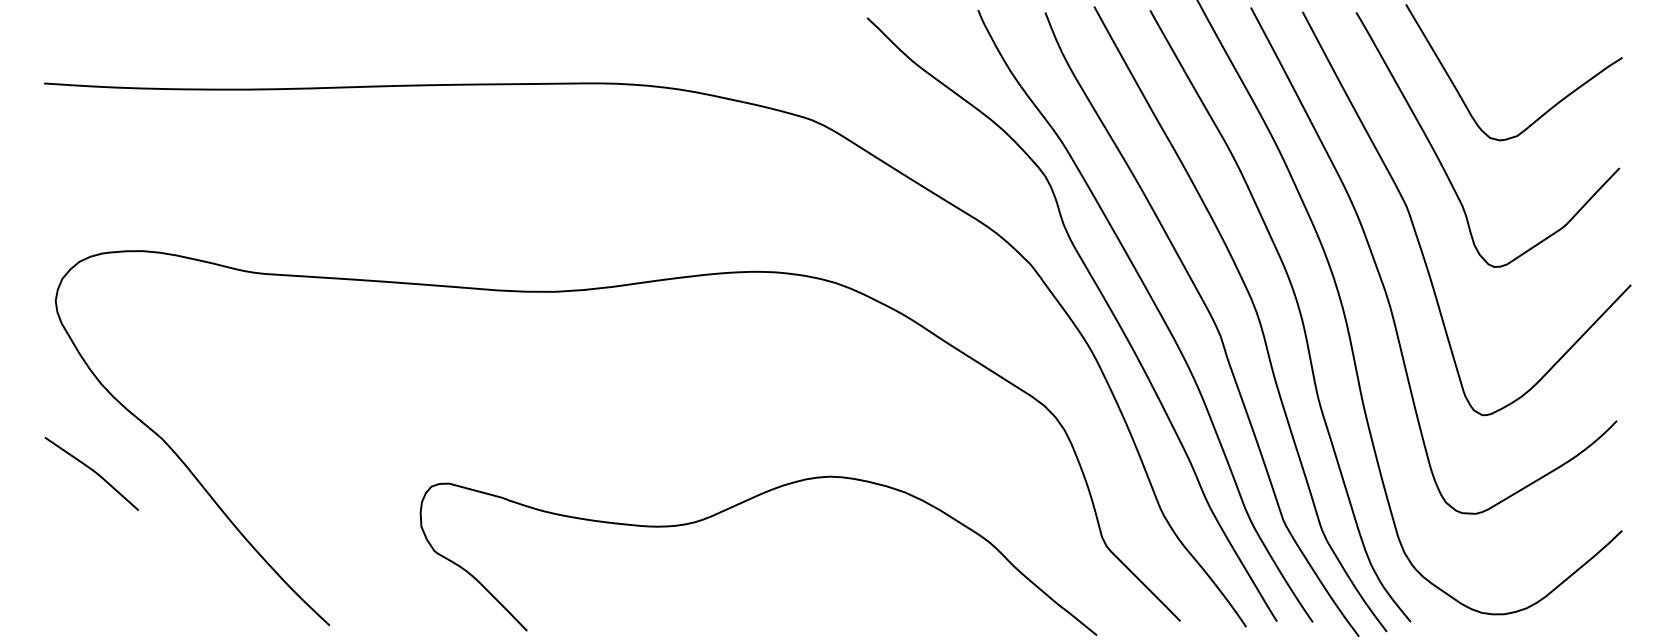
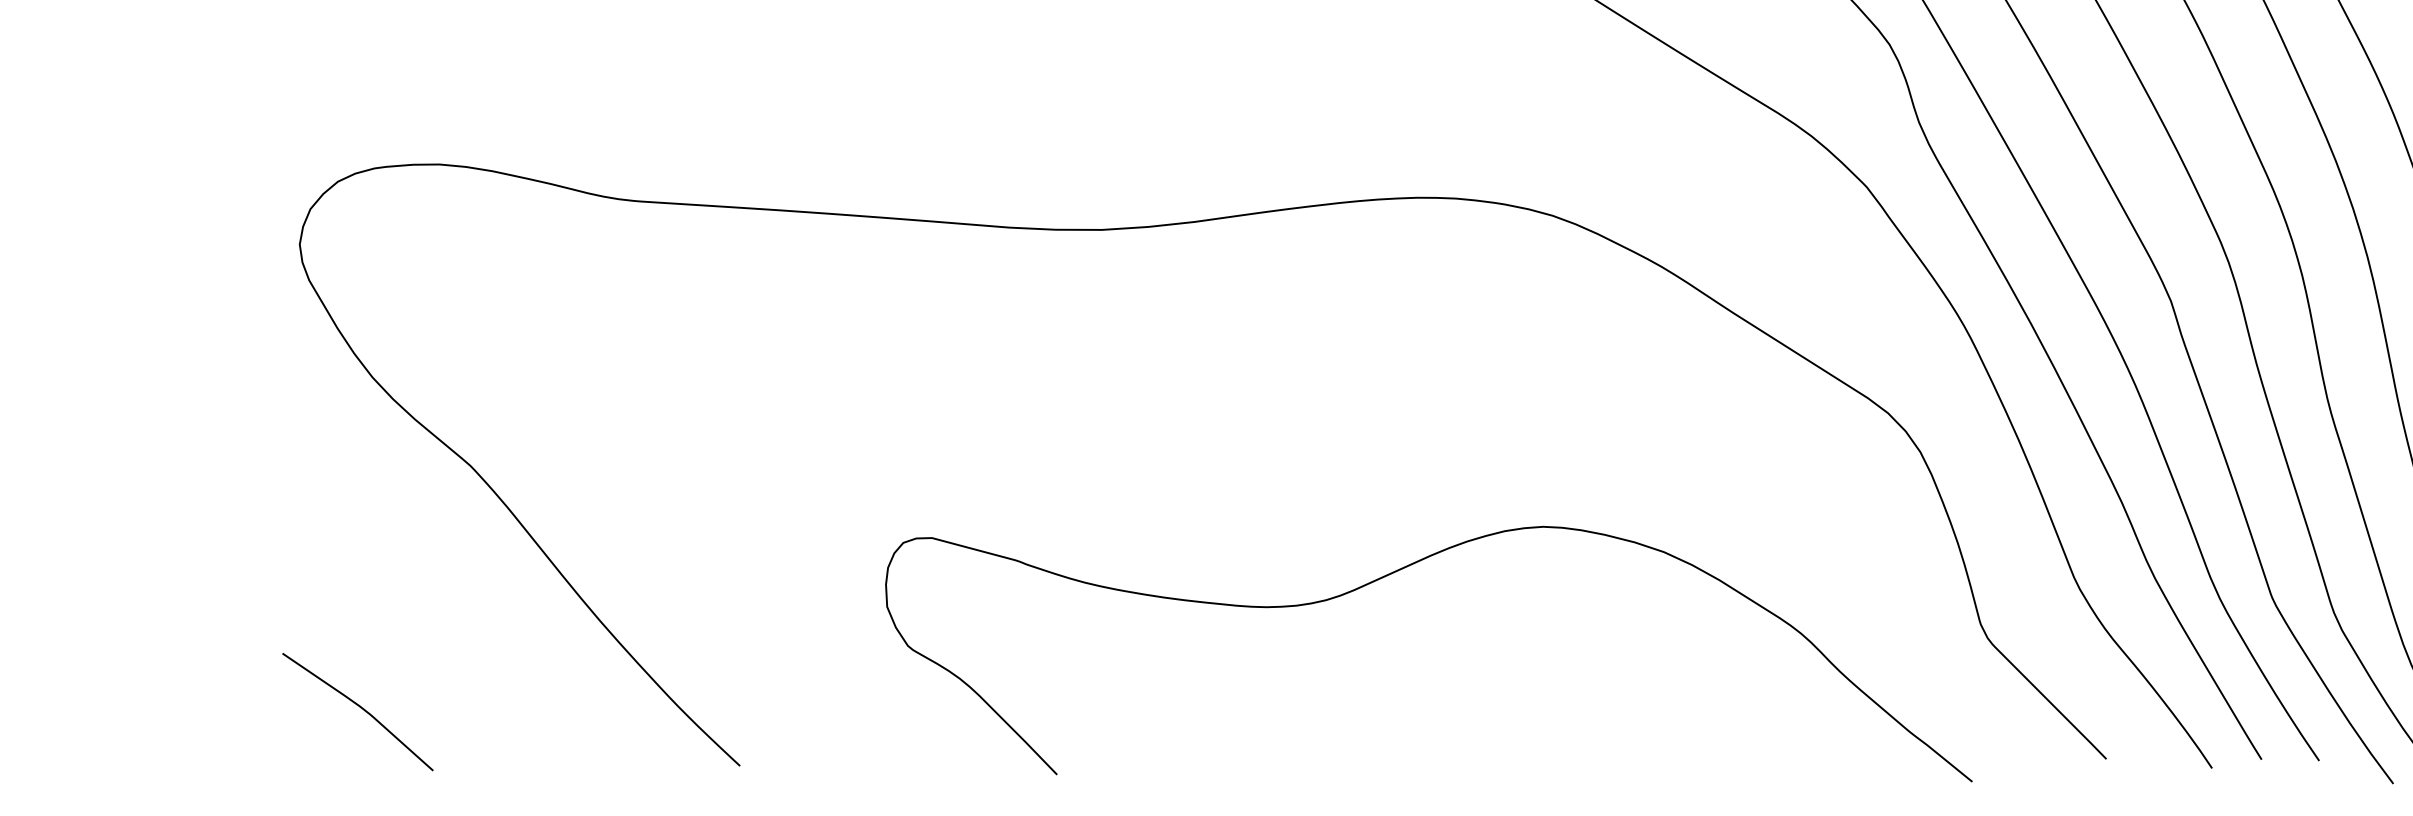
curve: (92, 471) -> (358, 708), moved

